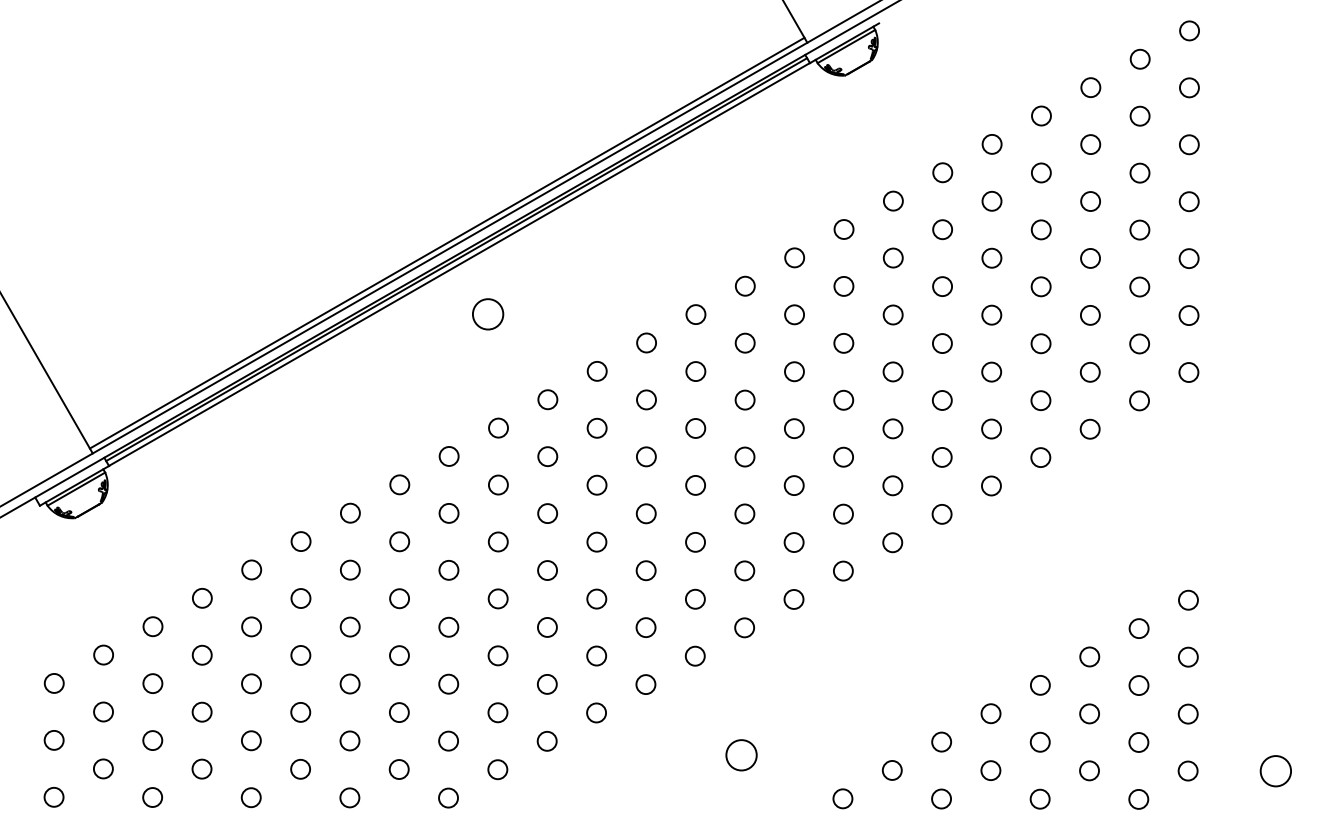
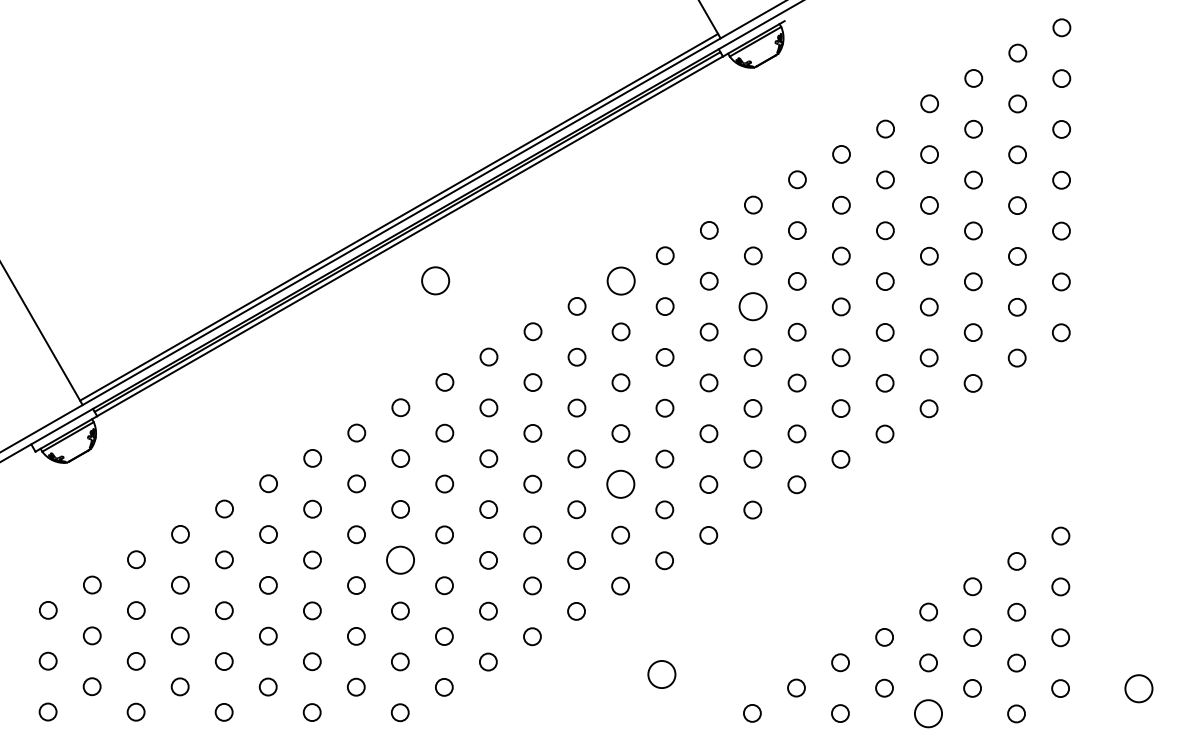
circle: (695, 314) -> (620, 280), size x1.6
circle: (843, 343) -> (752, 306), size x1.6
circle: (695, 542) -> (620, 484), size x1.6
circle: (448, 626) -> (400, 559), size x1.6
circle: (1039, 798) -> (927, 713), size x1.6

